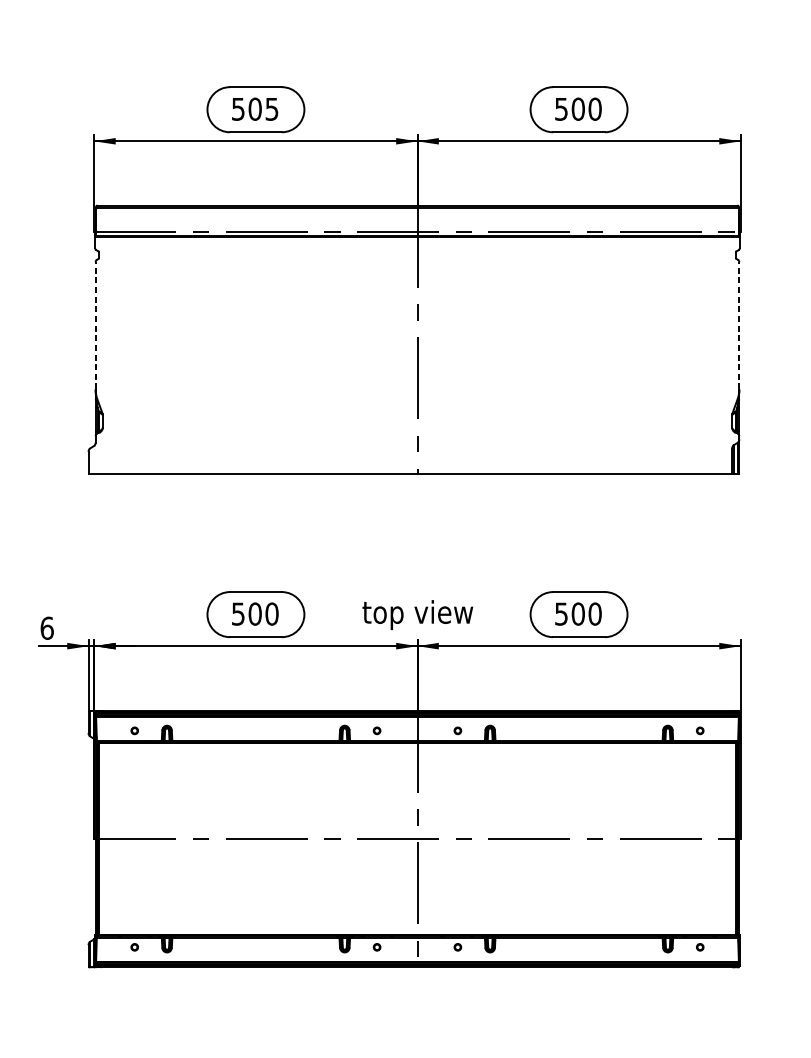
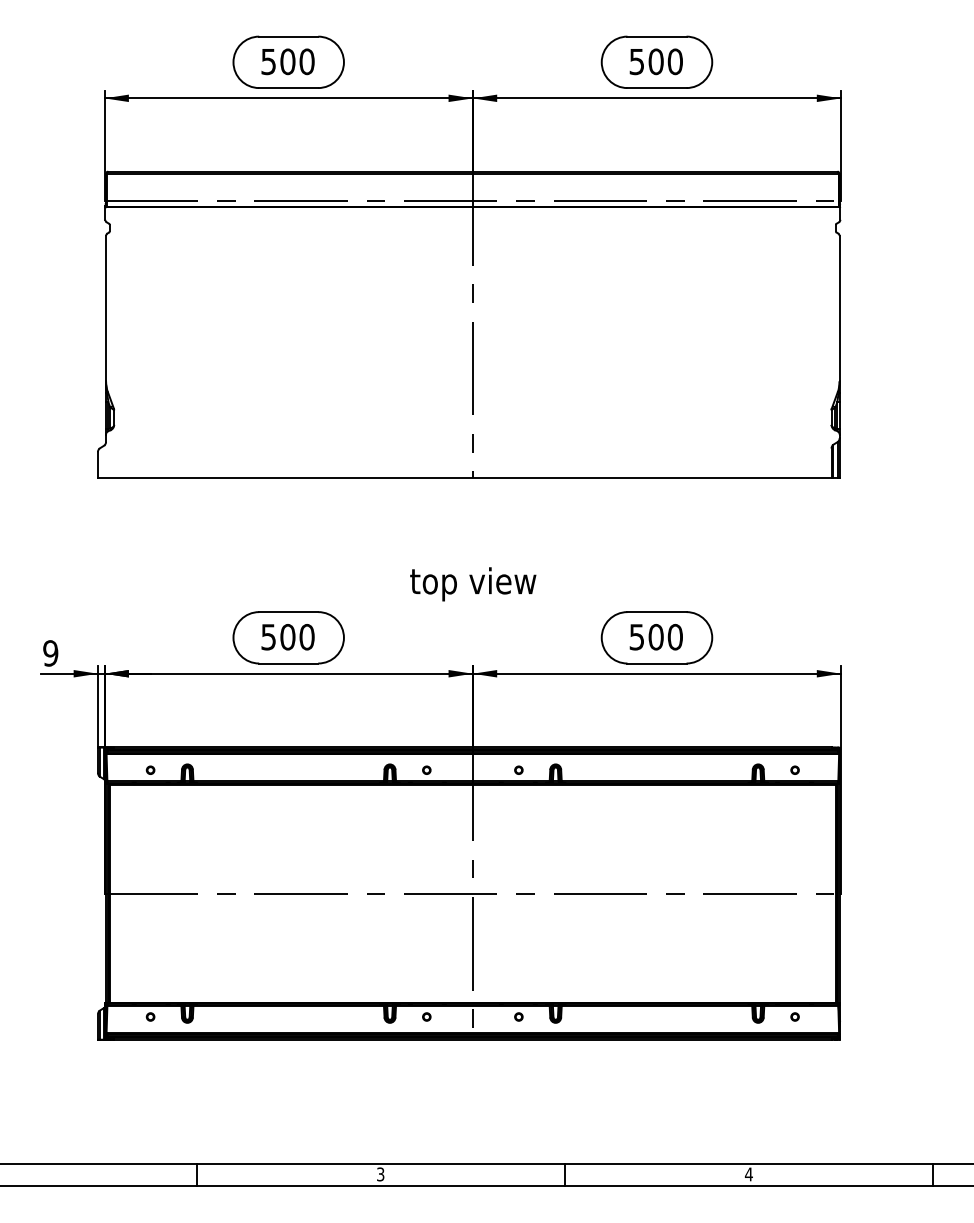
text: (271, 108) -> (306, 61), 505 -> 500
line: (96, 325) -> (106, 308), dashed -> solid
line: (739, 325) -> (839, 308), dashed -> solid
text: (418, 615) -> (473, 584), moved
text: (46, 628) -> (50, 653), 6 -> 9

